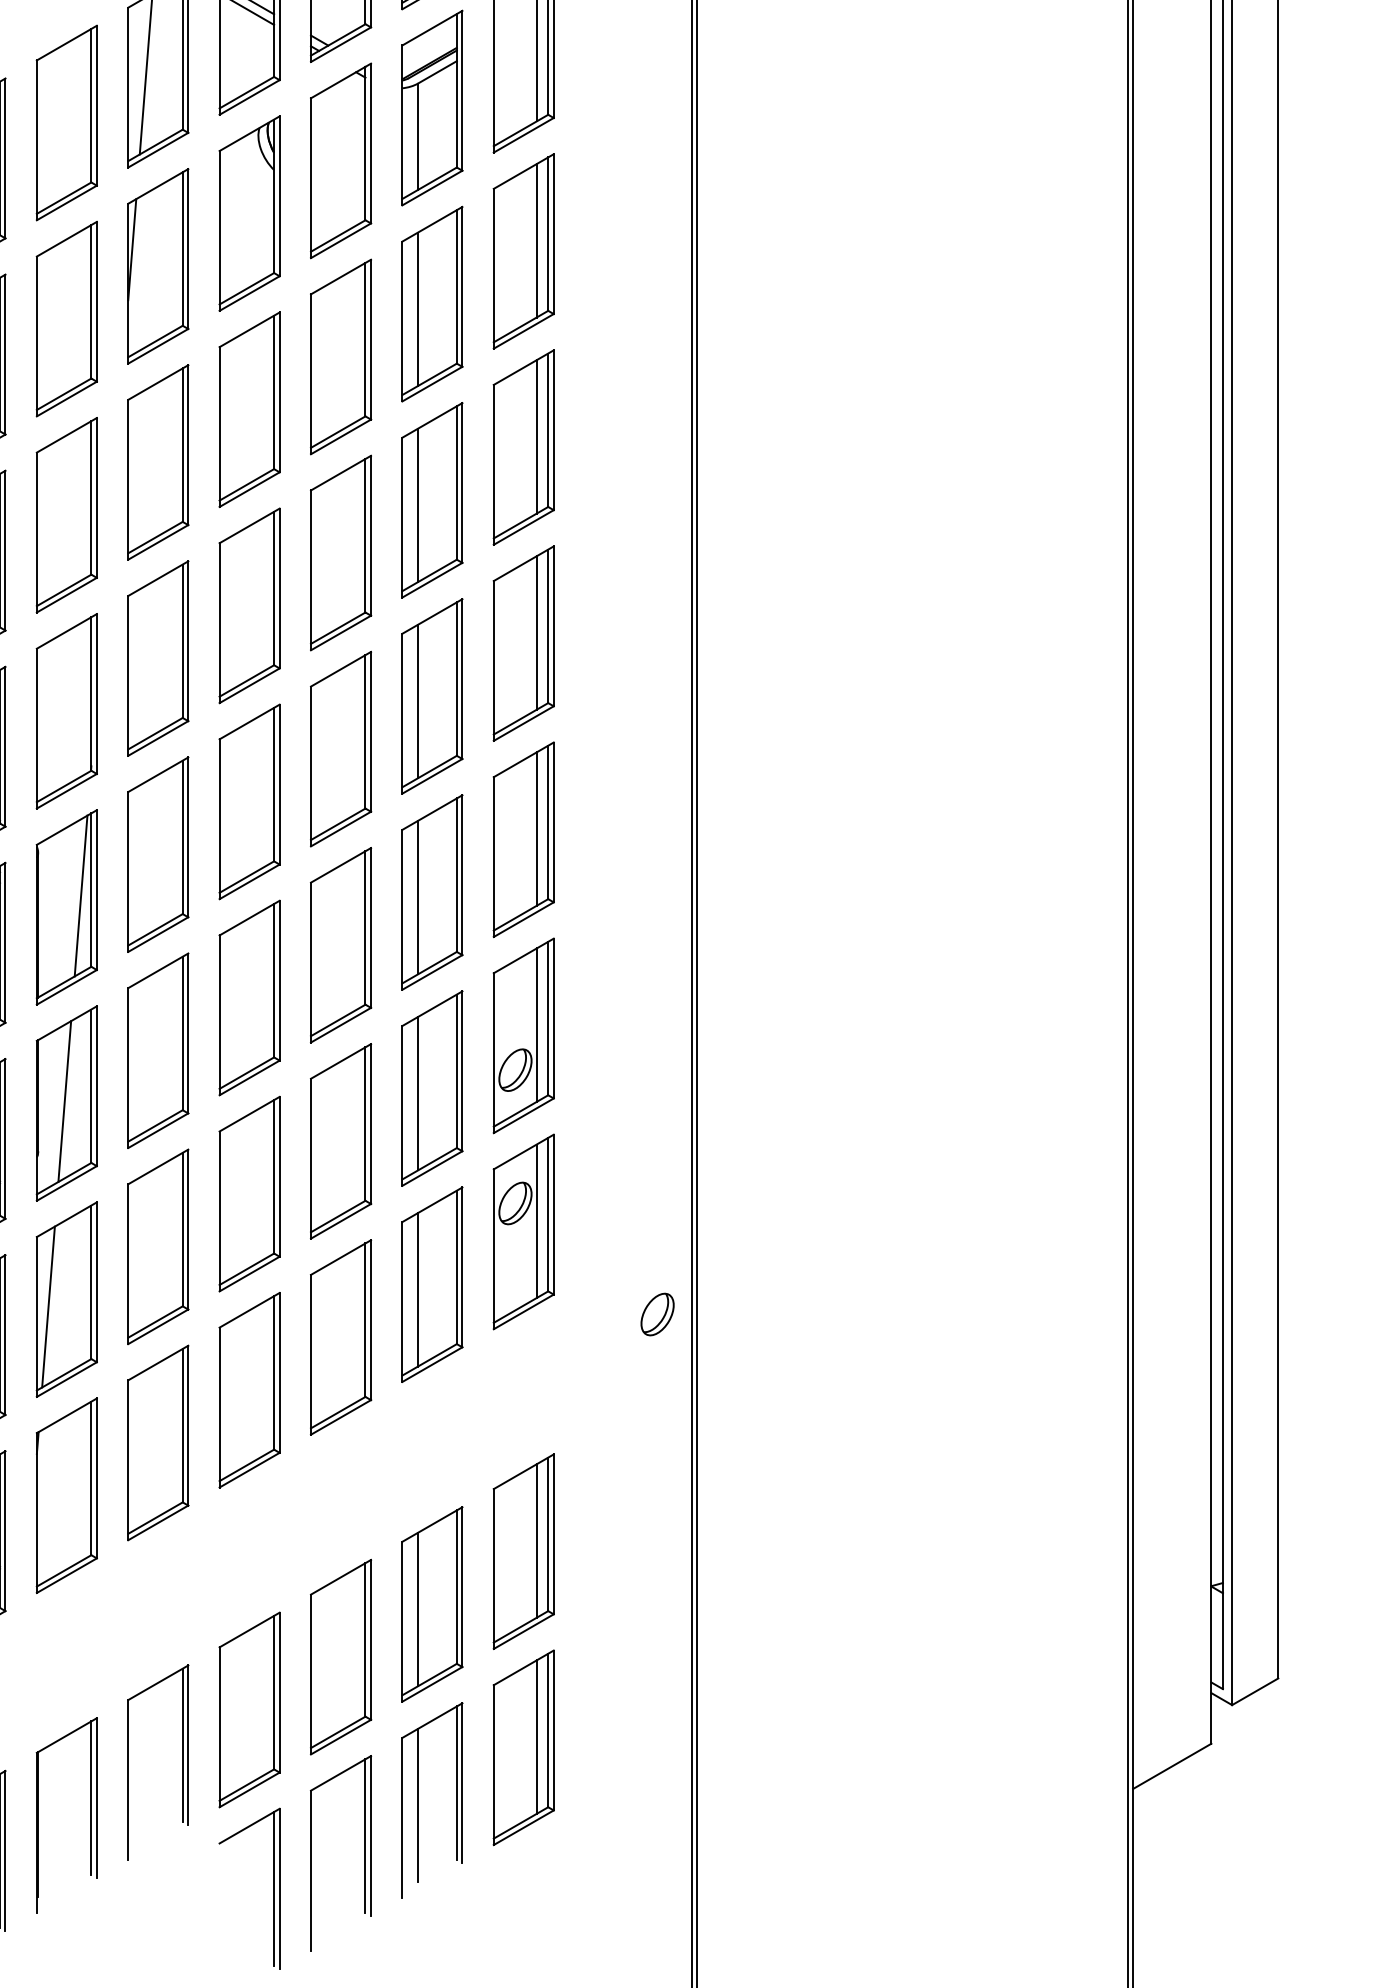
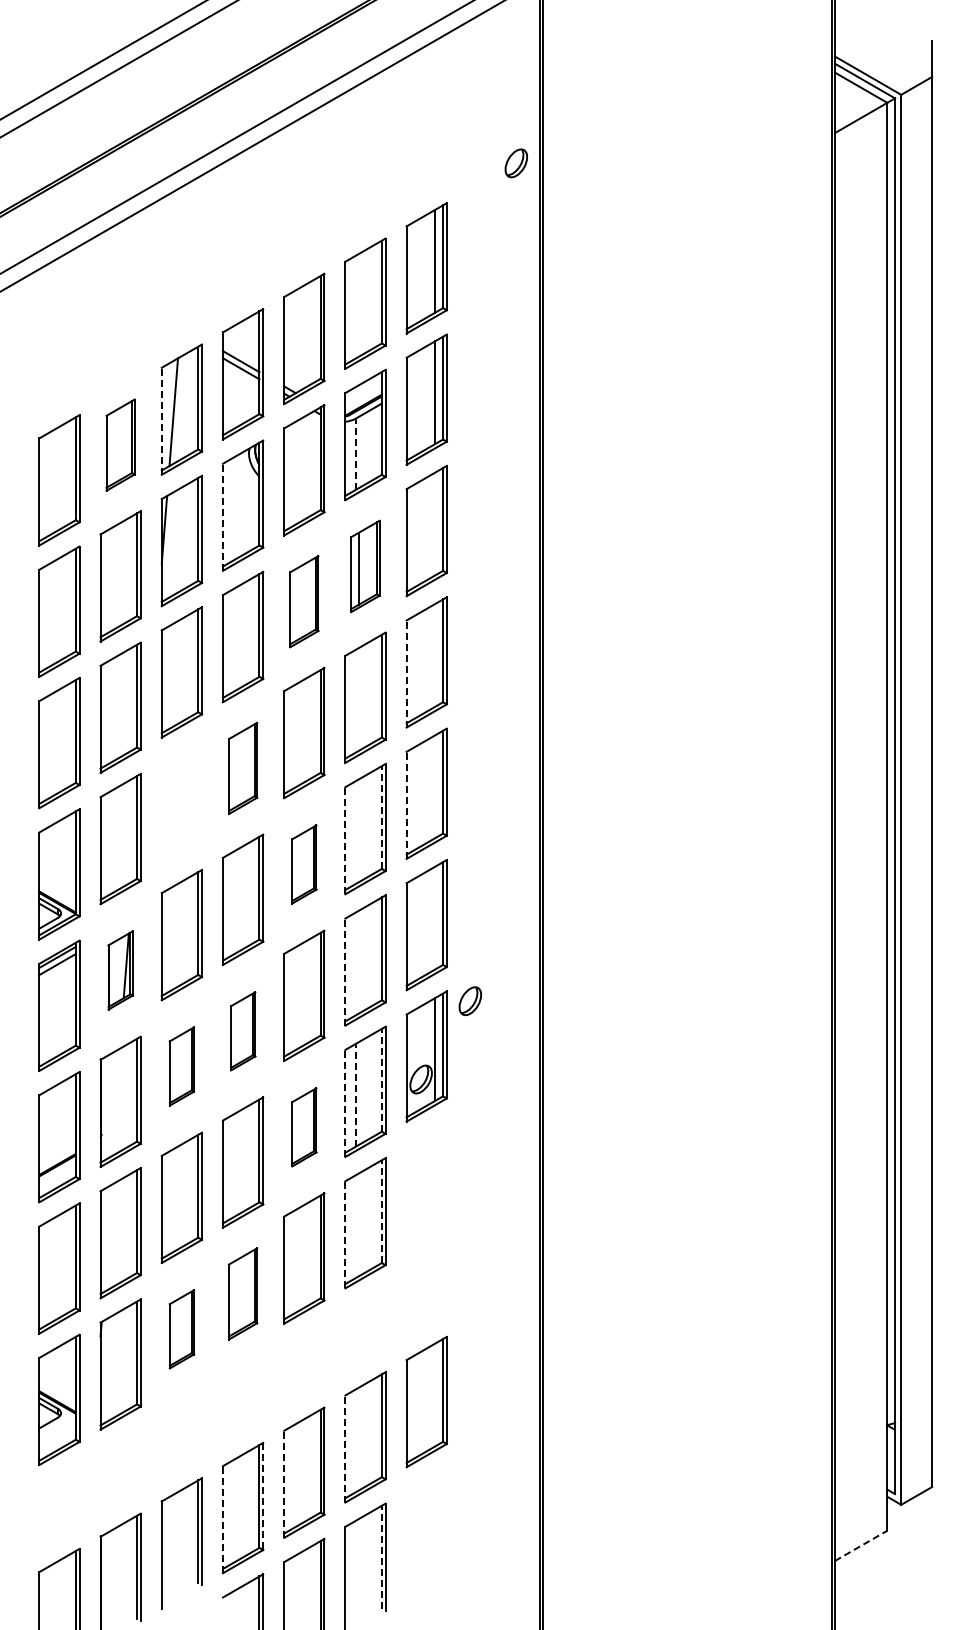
line: (127, 87) -> (161, 421), solid -> dashed
part: (66, 123) -> (120, 445), size x0.7
line: (417, 137) -> (355, 454), solid -> dashed
line: (218, 231) -> (222, 517), solid -> dashed
line: (536, 240) -> (435, 523), removed
part: (432, 304) -> (365, 566), size x0.7
part: (341, 356) -> (304, 601), size x0.7
line: (536, 435) -> (435, 654), removed
line: (493, 465) -> (406, 674), solid -> dashed
line: (417, 504) -> (355, 700), removed
part: (248, 605) -> (242, 768), size x0.7
line: (536, 632) -> (435, 786), removed
part: (157, 658) -> (181, 803), removed
line: (493, 661) -> (406, 805), solid -> dashed
line: (456, 679) -> (381, 817), solid -> dashed
line: (417, 701) -> (355, 832), removed
line: (402, 713) -> (345, 840), solid -> dashed
part: (341, 749) -> (304, 864), size x0.6
line: (536, 828) -> (435, 917), removed
line: (417, 896) -> (355, 963), removed
part: (66, 907) -> (120, 970), size x0.6
line: (402, 910) -> (345, 972), solid -> dashed
part: (250, 998) -> (243, 1031), size x0.6
part: (157, 1050) -> (181, 1066), size x0.6
line: (456, 1070) -> (381, 1079), solid -> dashed
line: (417, 1092) -> (355, 1094), solid -> dashed
line: (63, 1101) -> (118, 1100), removed
line: (402, 1105) -> (345, 1103), solid -> dashed
part: (341, 1141) -> (304, 1127), size x0.6
part: (523, 1231) -> (426, 1187), removed
line: (456, 1267) -> (381, 1211), solid -> dashed
line: (417, 1289) -> (355, 1226), removed
line: (402, 1301) -> (345, 1234), solid -> dashed
line: (48, 1307) -> (108, 1238), removed
part: (656, 1314) -> (469, 1001), moved
part: (248, 1389) -> (242, 1293), size x0.7
part: (157, 1443) -> (181, 1329), size x0.6
line: (536, 1540) -> (435, 1394), removed
line: (417, 1609) -> (355, 1440), removed
line: (402, 1622) -> (345, 1449), solid -> dashed
line: (311, 1674) -> (284, 1484), solid -> dashed
line: (280, 1692) -> (263, 1496), solid -> dashed
line: (218, 1726) -> (222, 1519), solid -> dashed
part: (523, 1747) -> (426, 1533), removed
line: (1172, 1765) -> (861, 1545), solid -> dashed
line: (456, 1782) -> (381, 1556), solid -> dashed
line: (417, 1804) -> (355, 1571), removed

